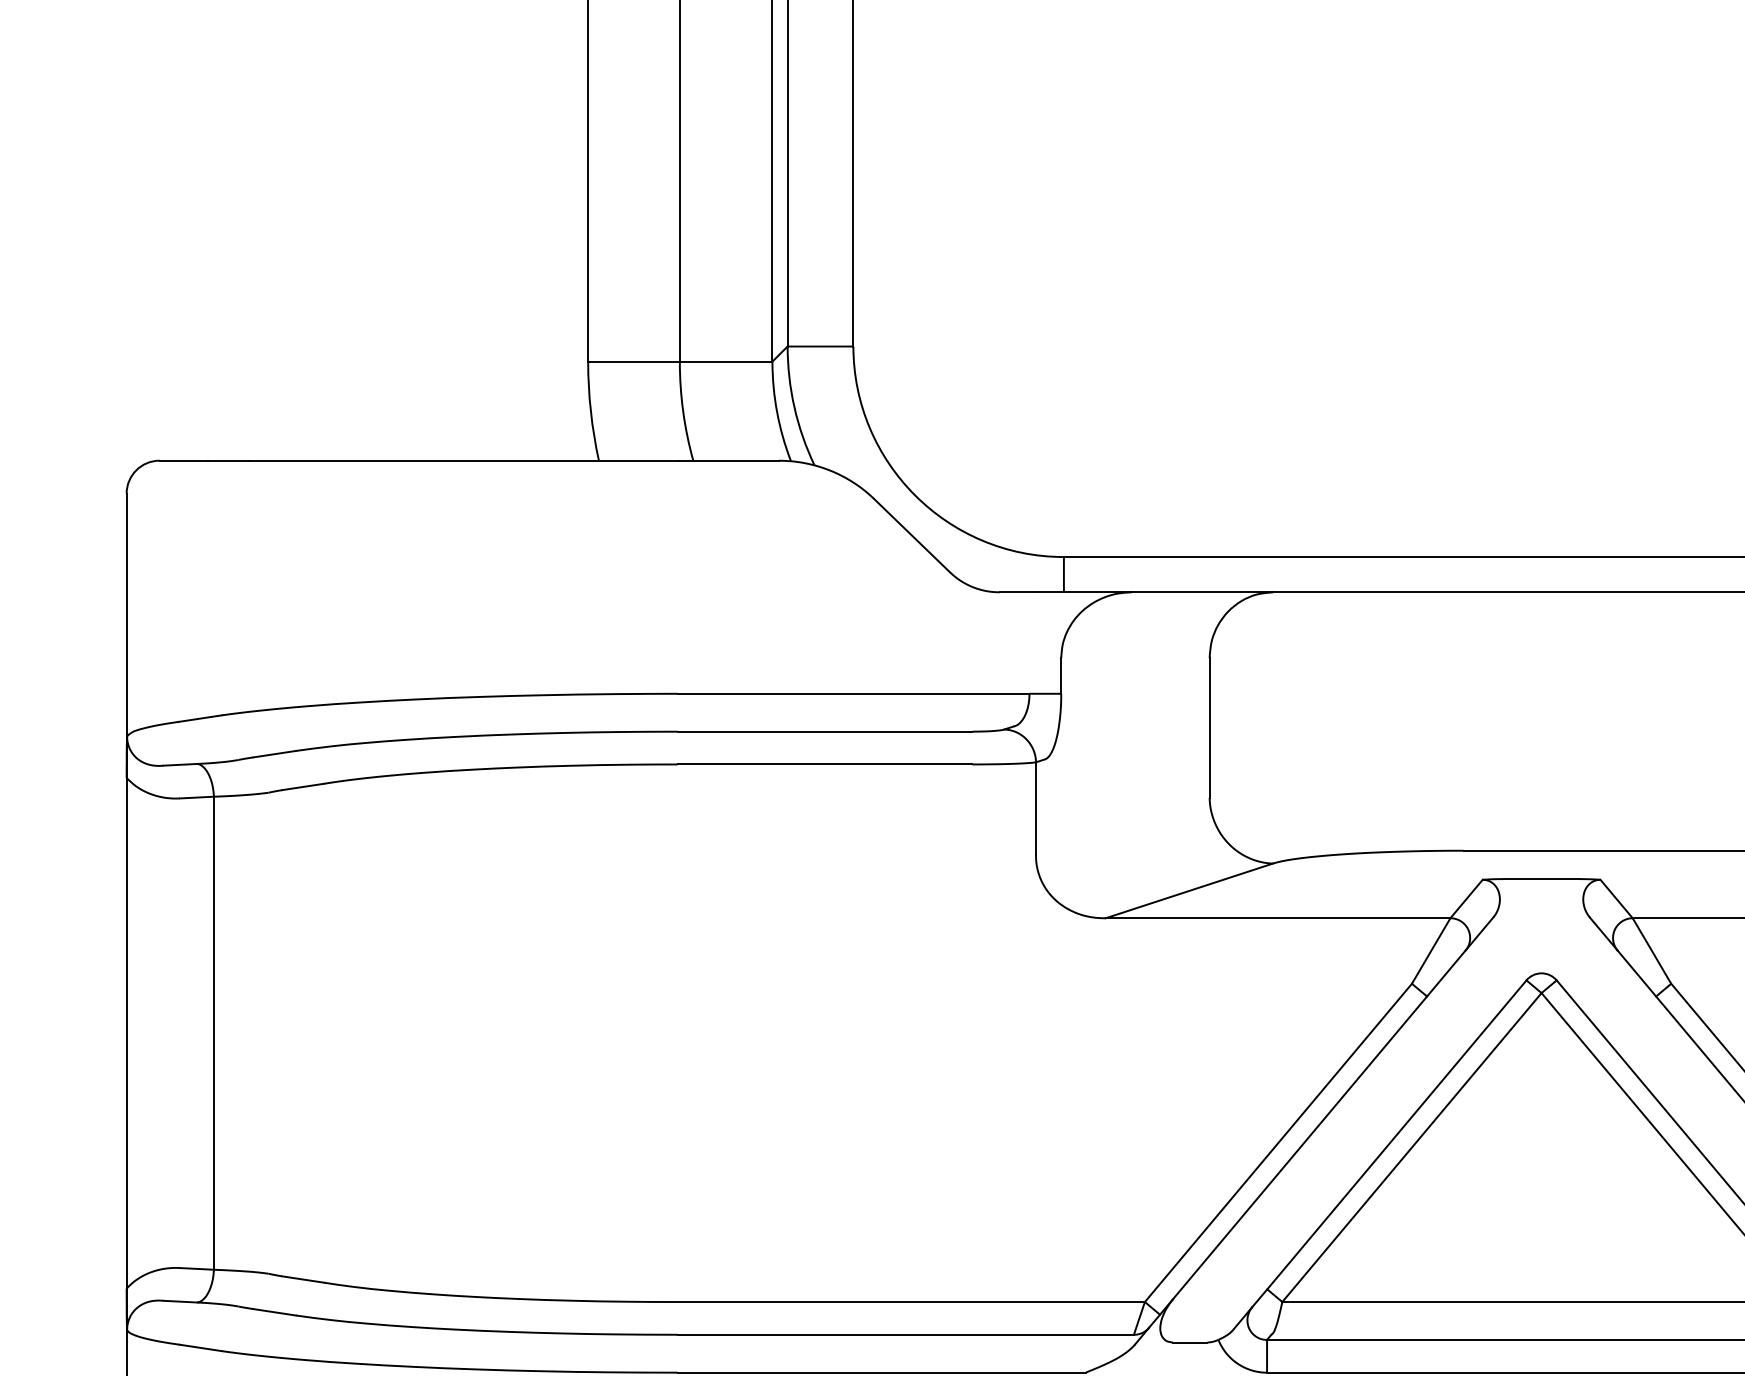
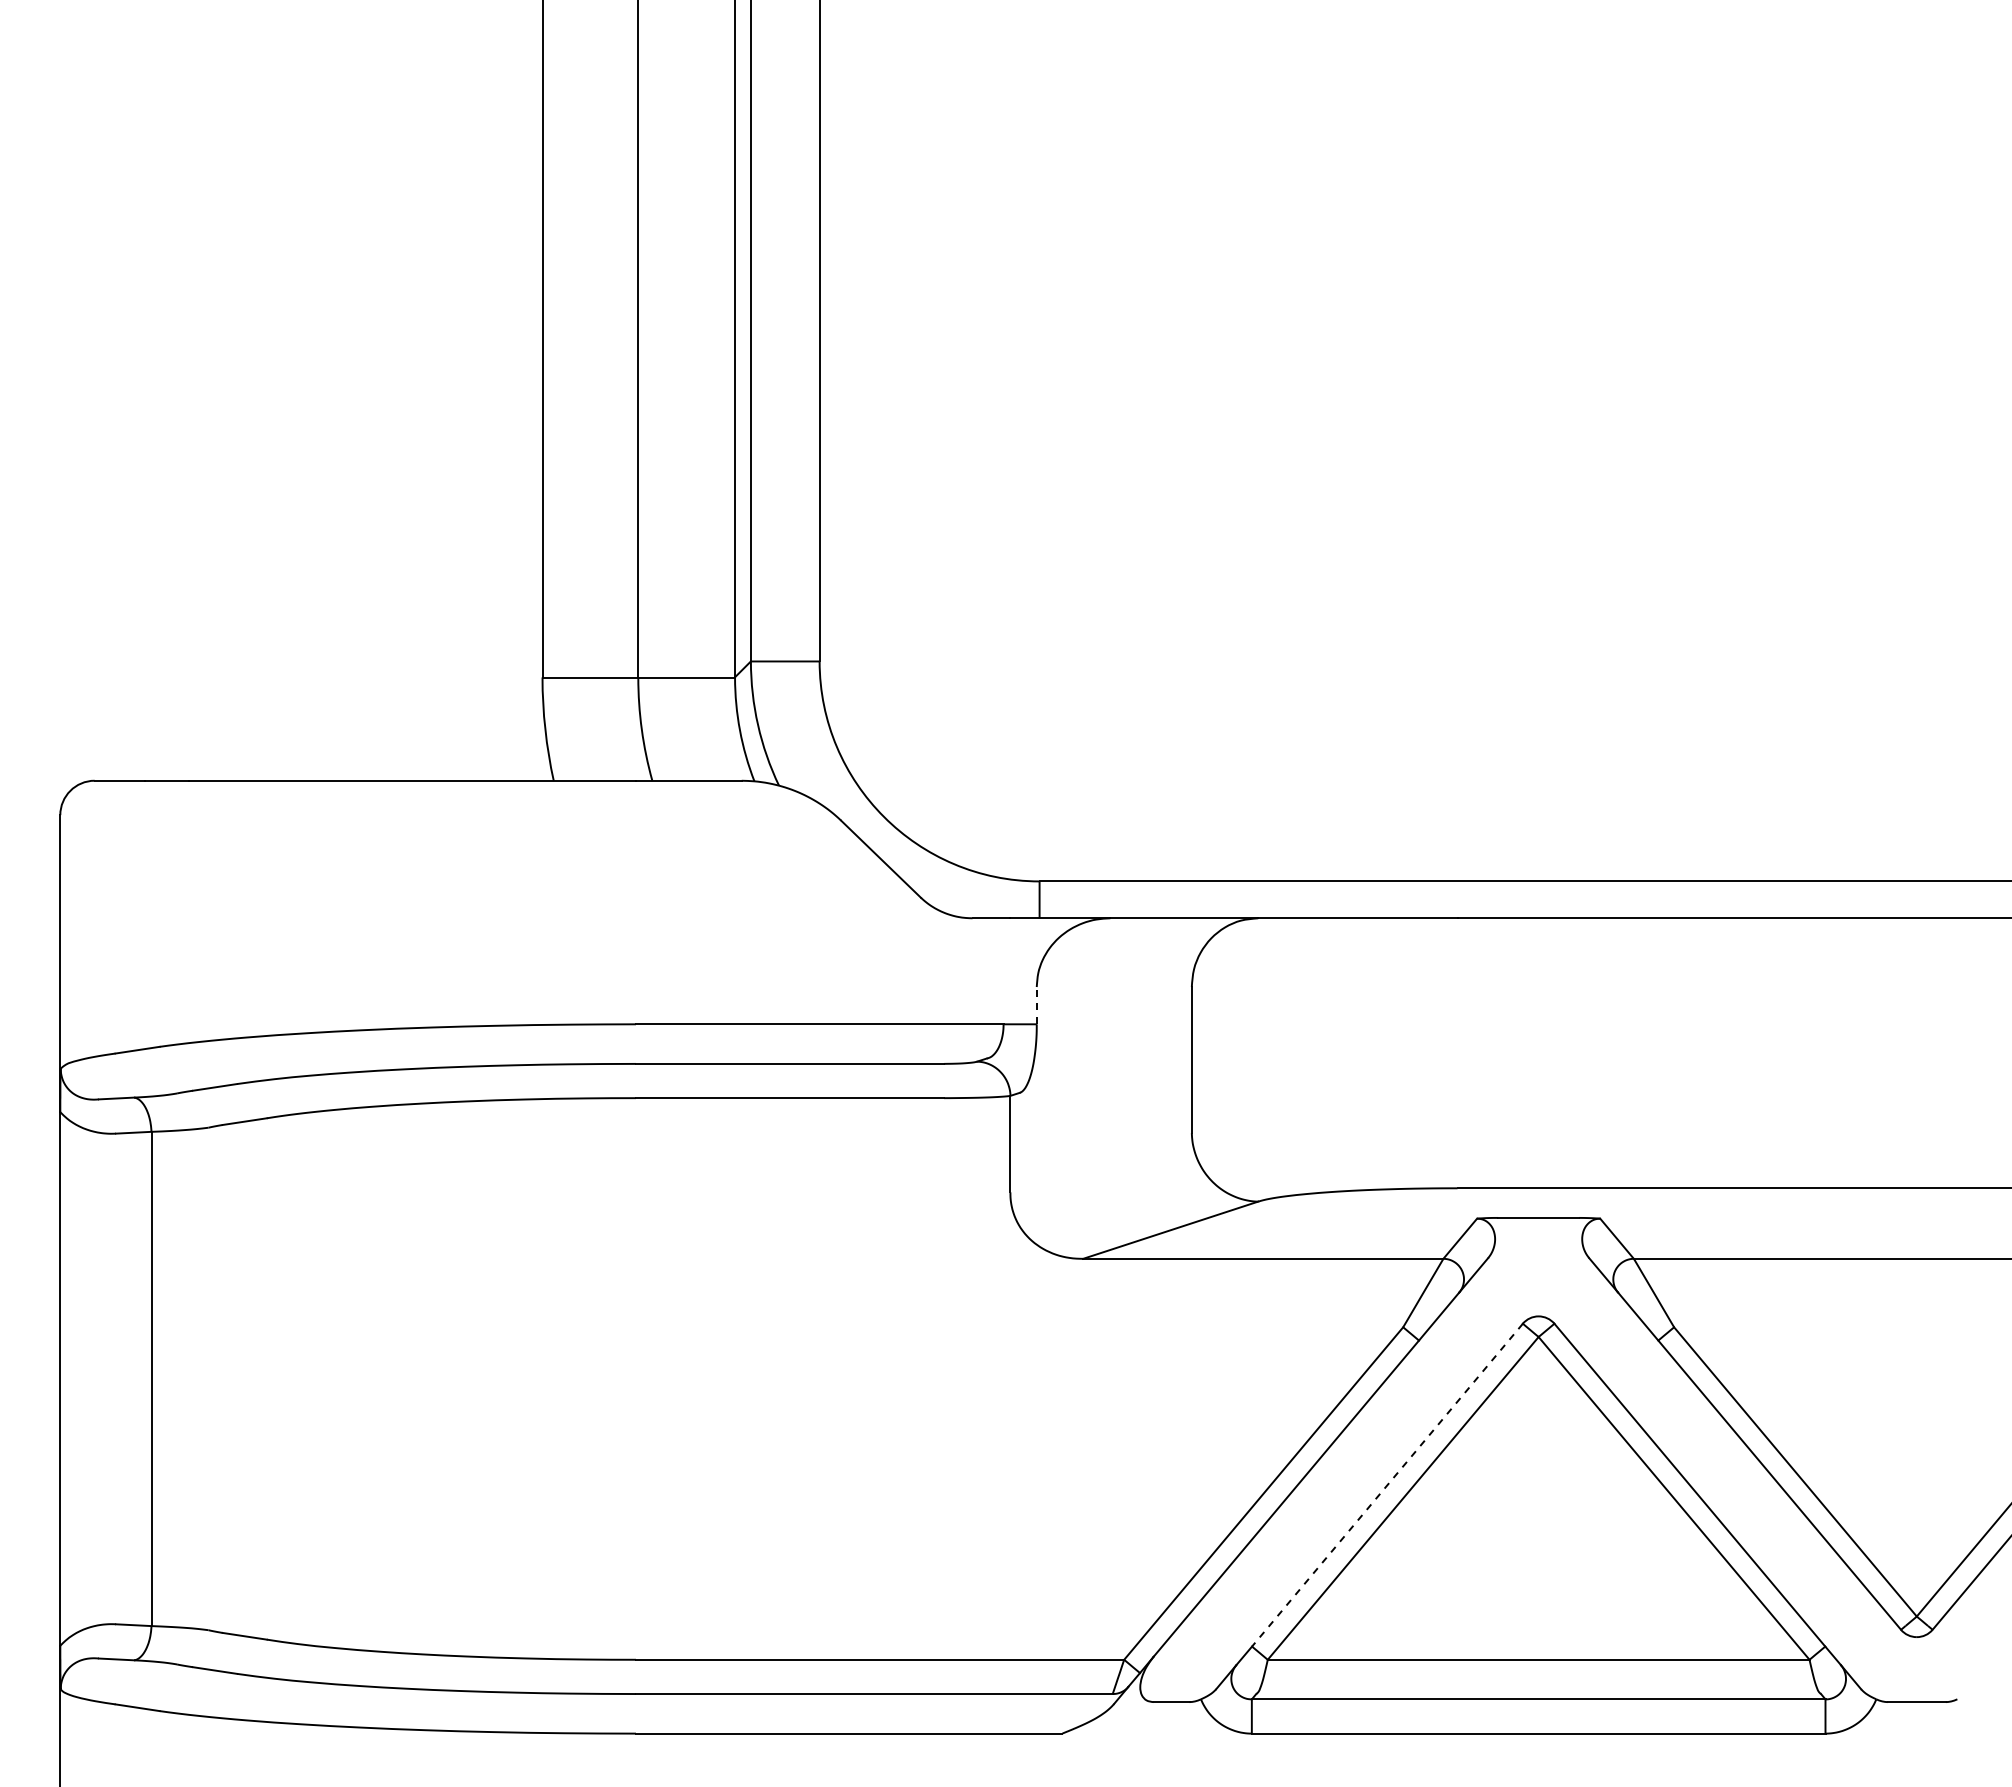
line: (1060, 675) -> (1036, 1005), solid -> dashed
line: (1396, 1135) -> (1387, 1485), solid -> dashed

